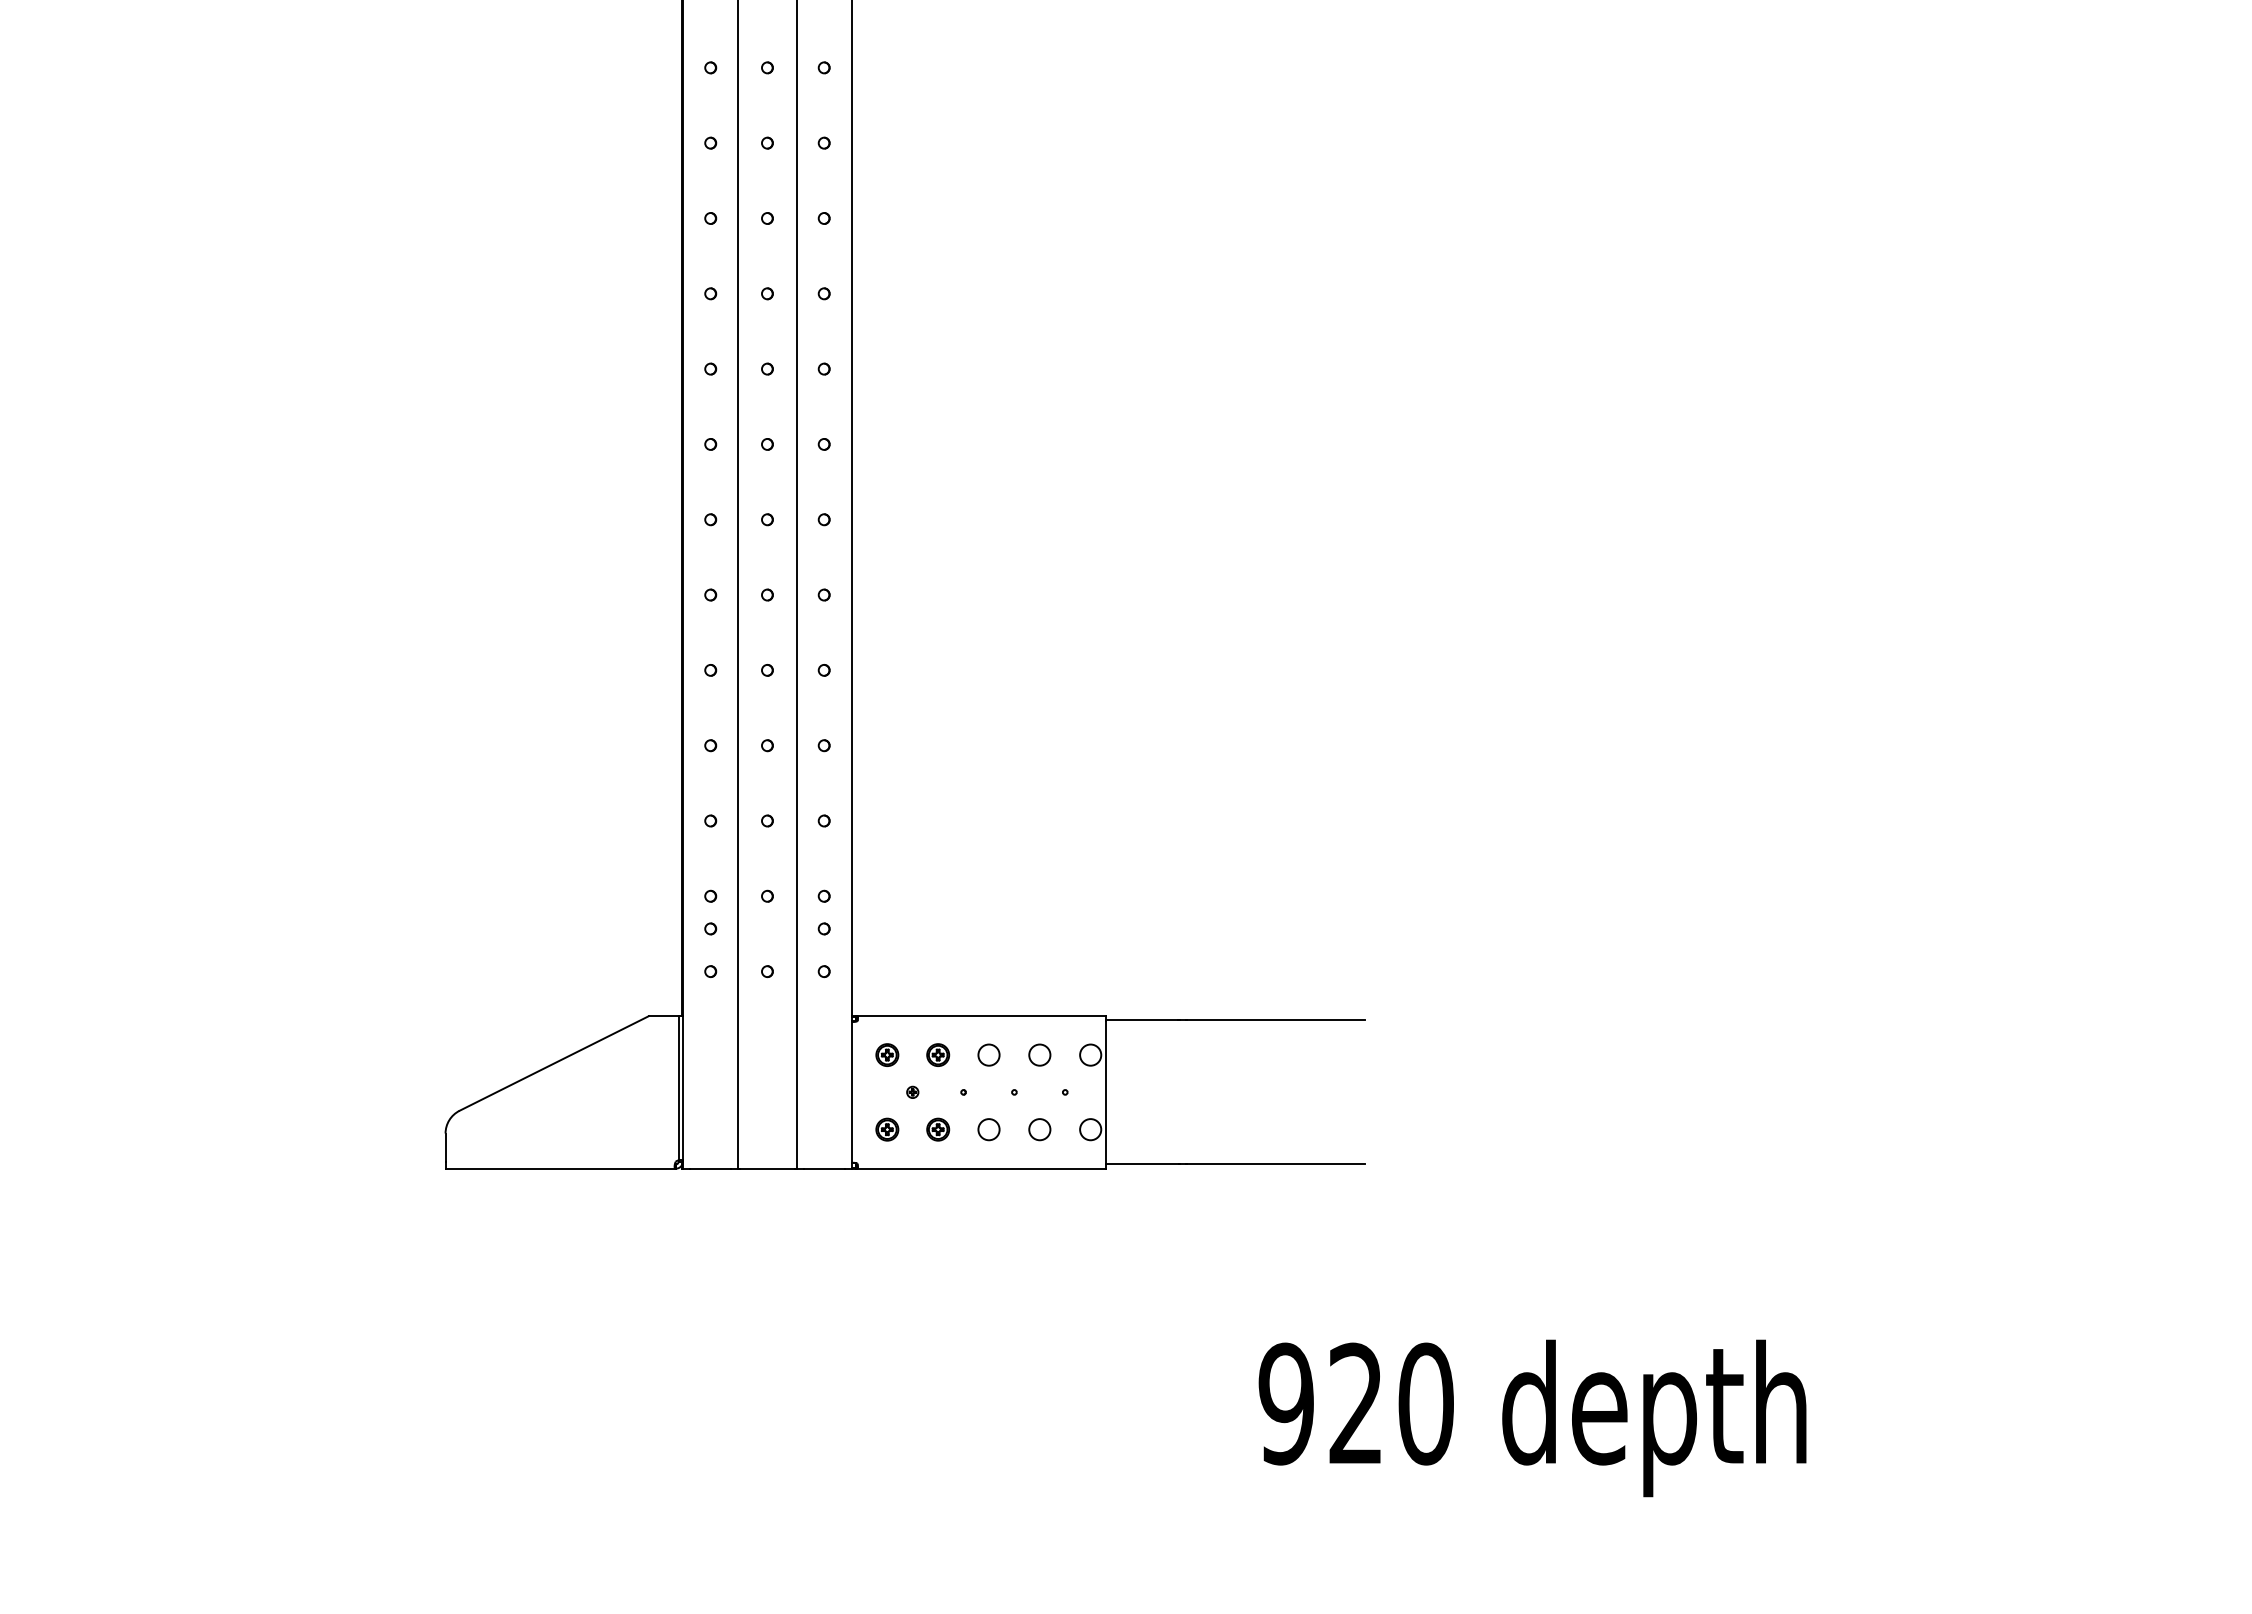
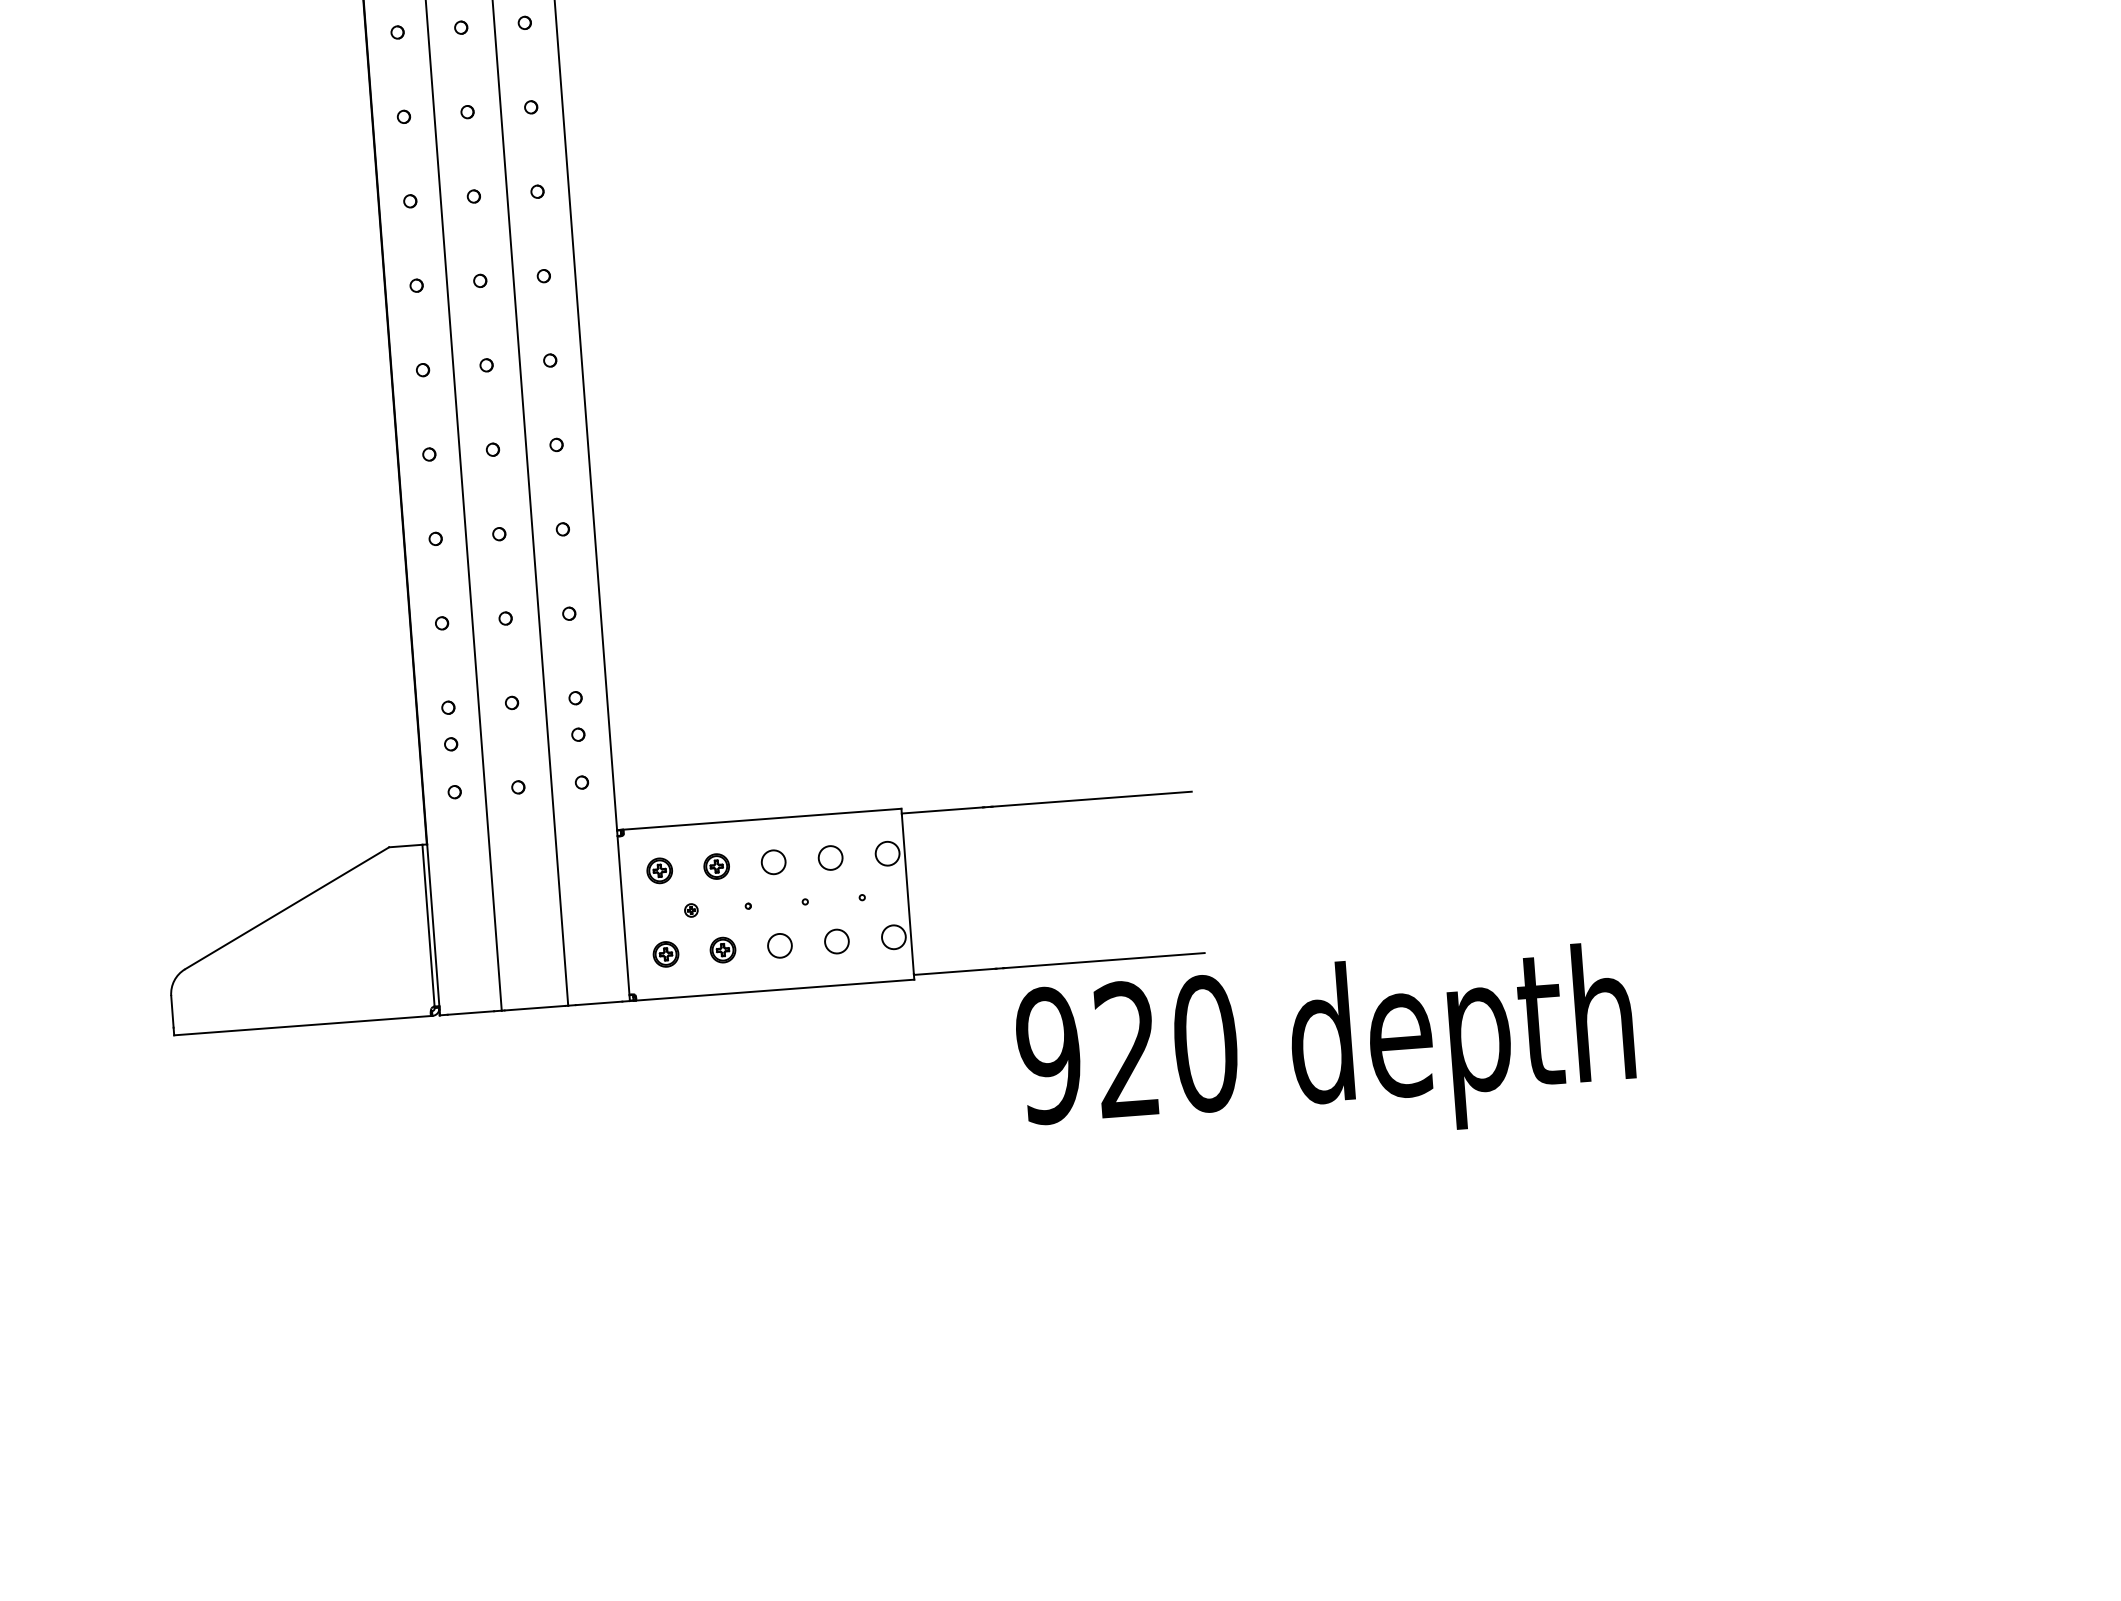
text: (1532, 1418) -> (1326, 1051), moved

